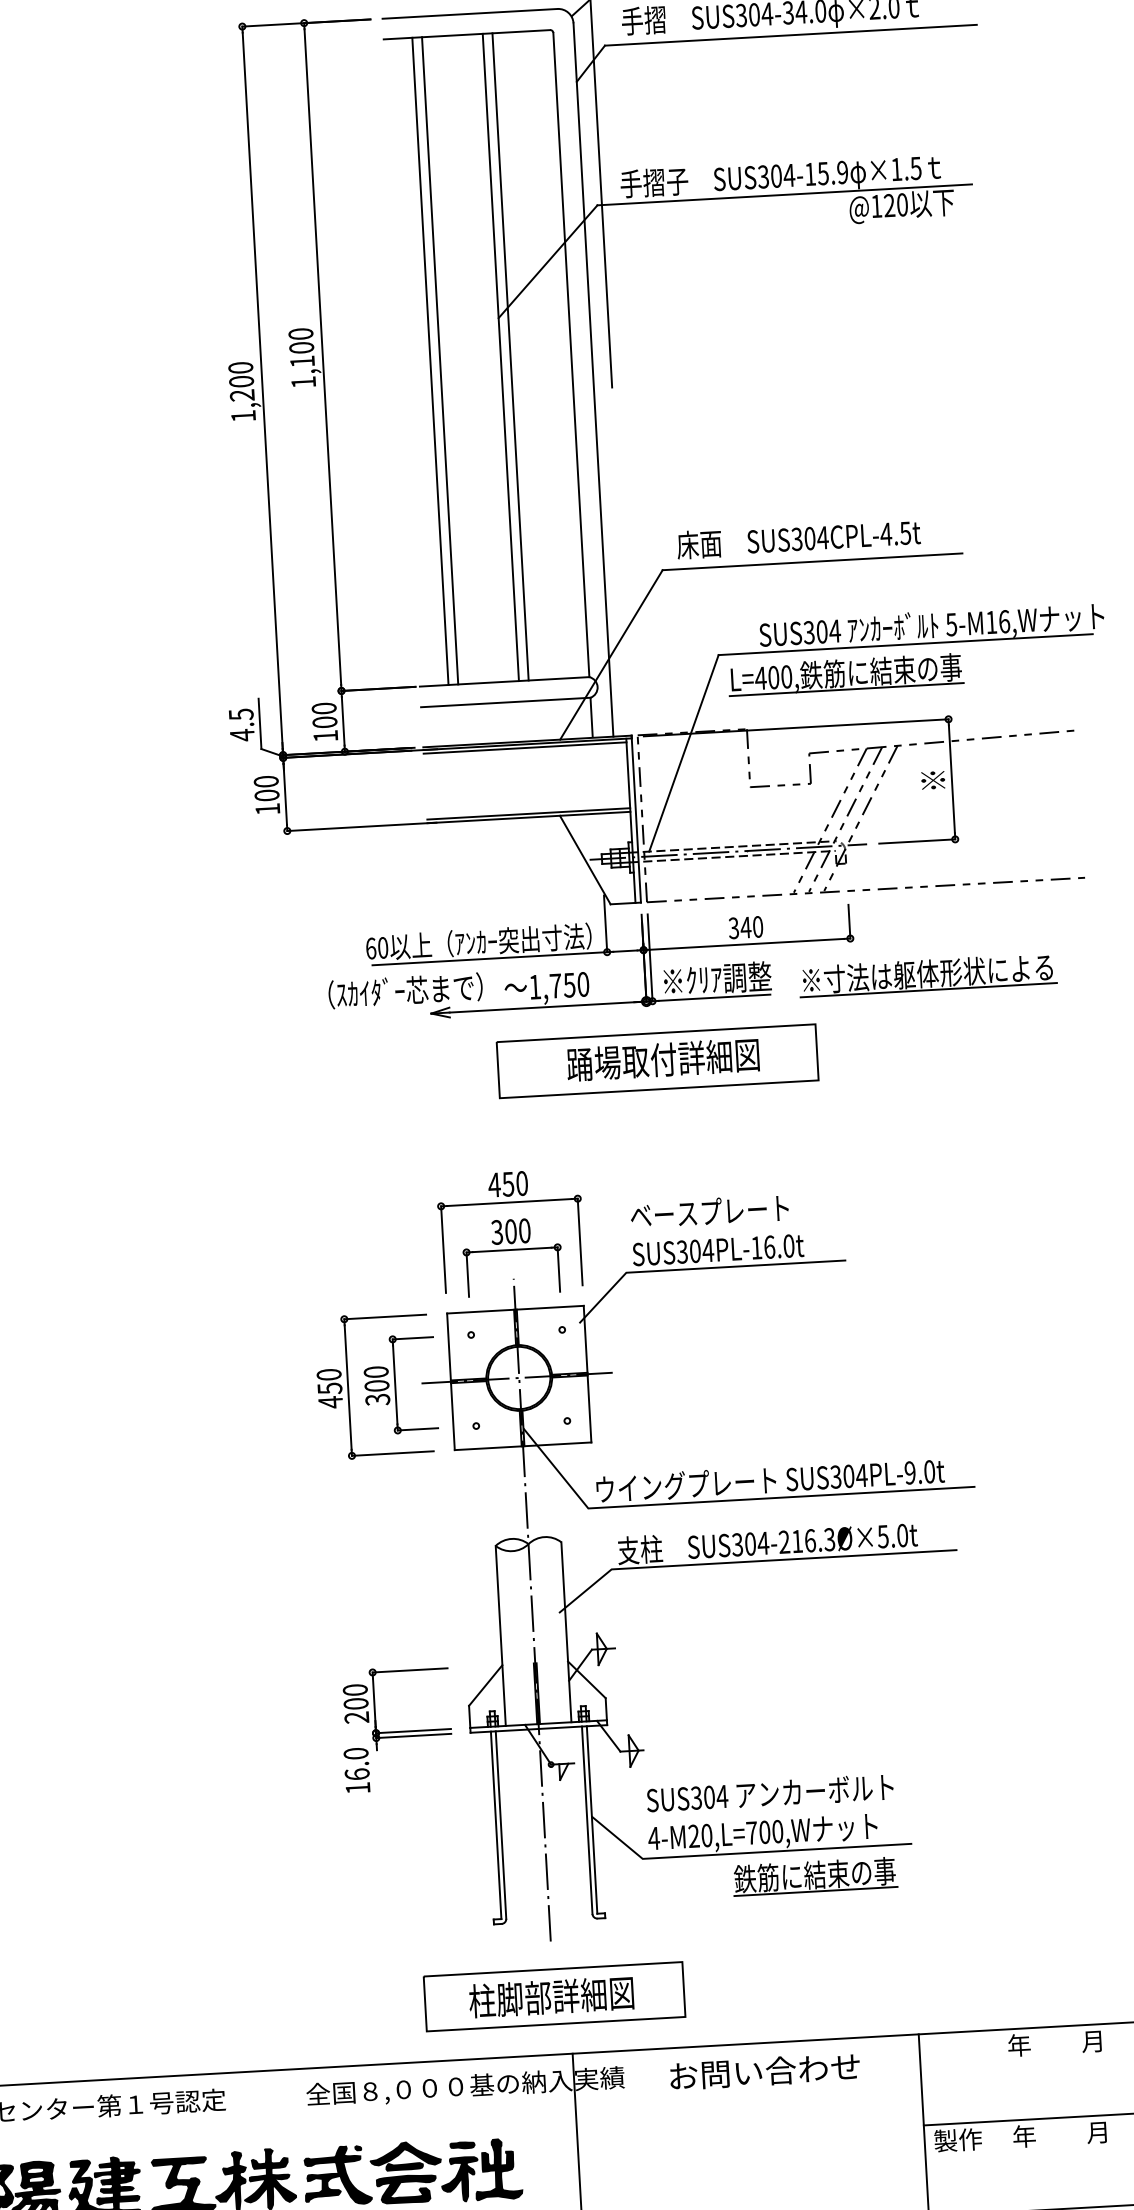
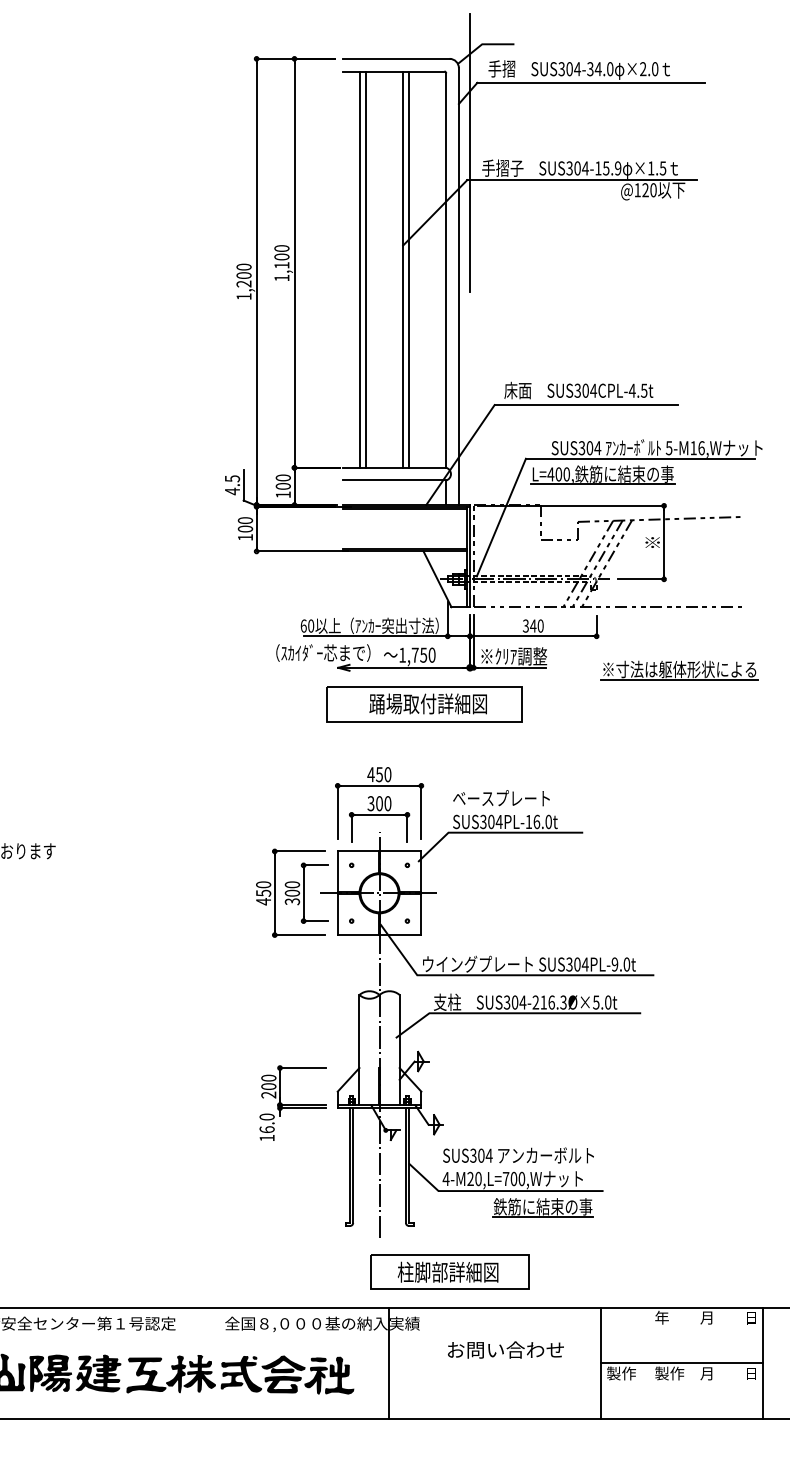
part: (927, 975) -> (679, 670), moved
part: (657, 1061) -> (424, 704), moved
part: (553, 1995) -> (449, 1271), moved
text: (764, 2070) -> (505, 1349), moved
text: (1036, 2135) -> (669, 1373), 年 -> 製作

